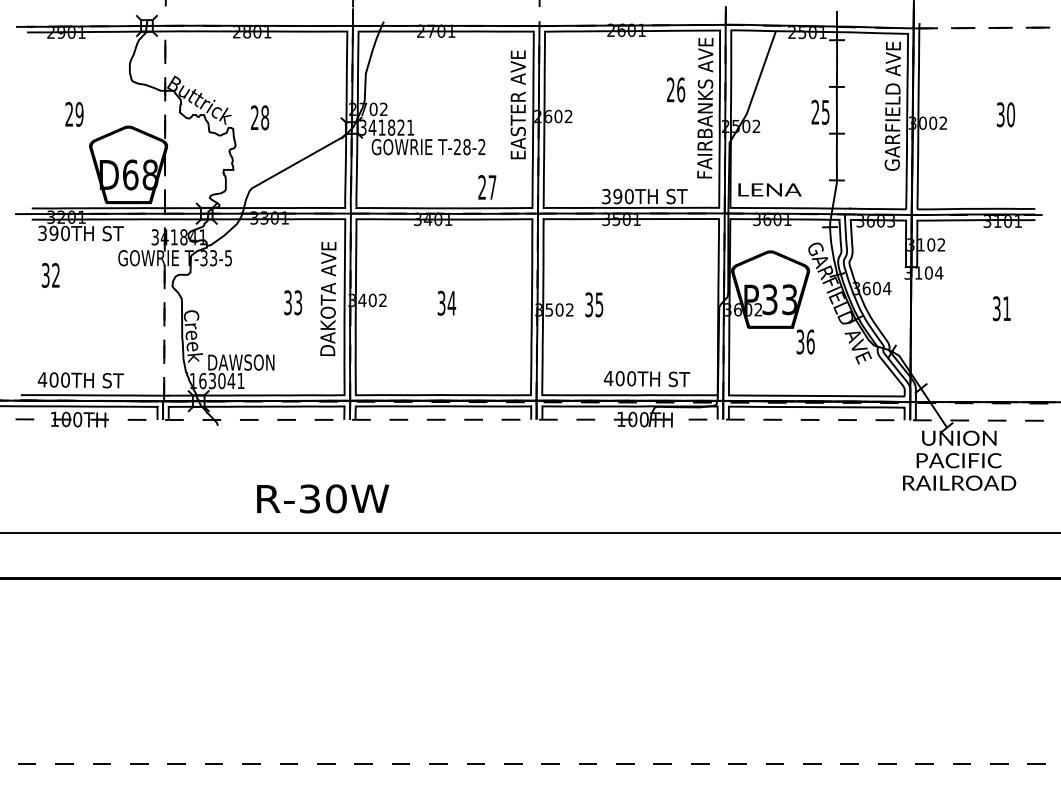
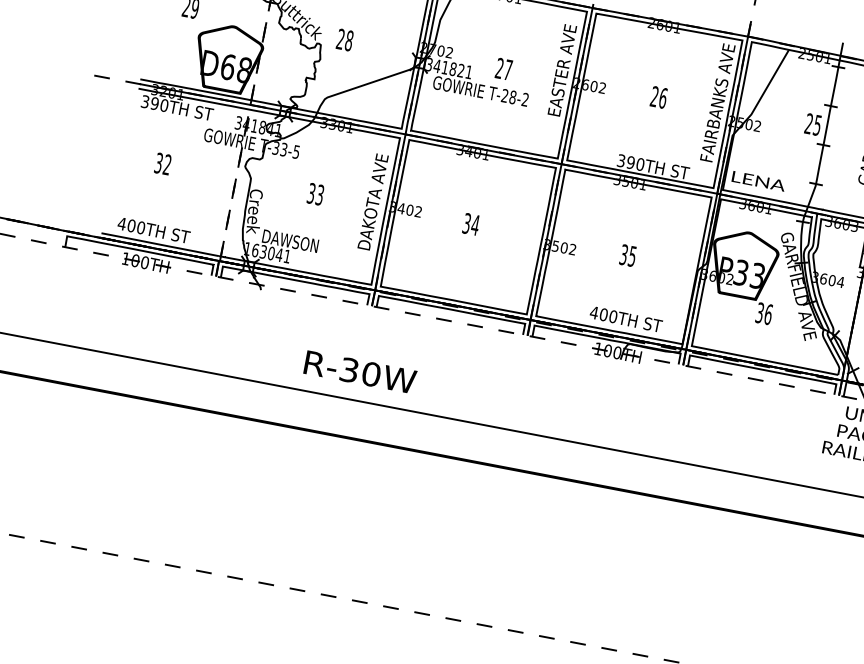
text: (676, 89) -> (659, 97), moved
text: (487, 187) -> (504, 69), moved
text: (50, 275) -> (162, 164), moved
text: (293, 302) -> (316, 194), moved
text: (594, 304) -> (628, 255), moved
text: (323, 498) -> (360, 372), moved

